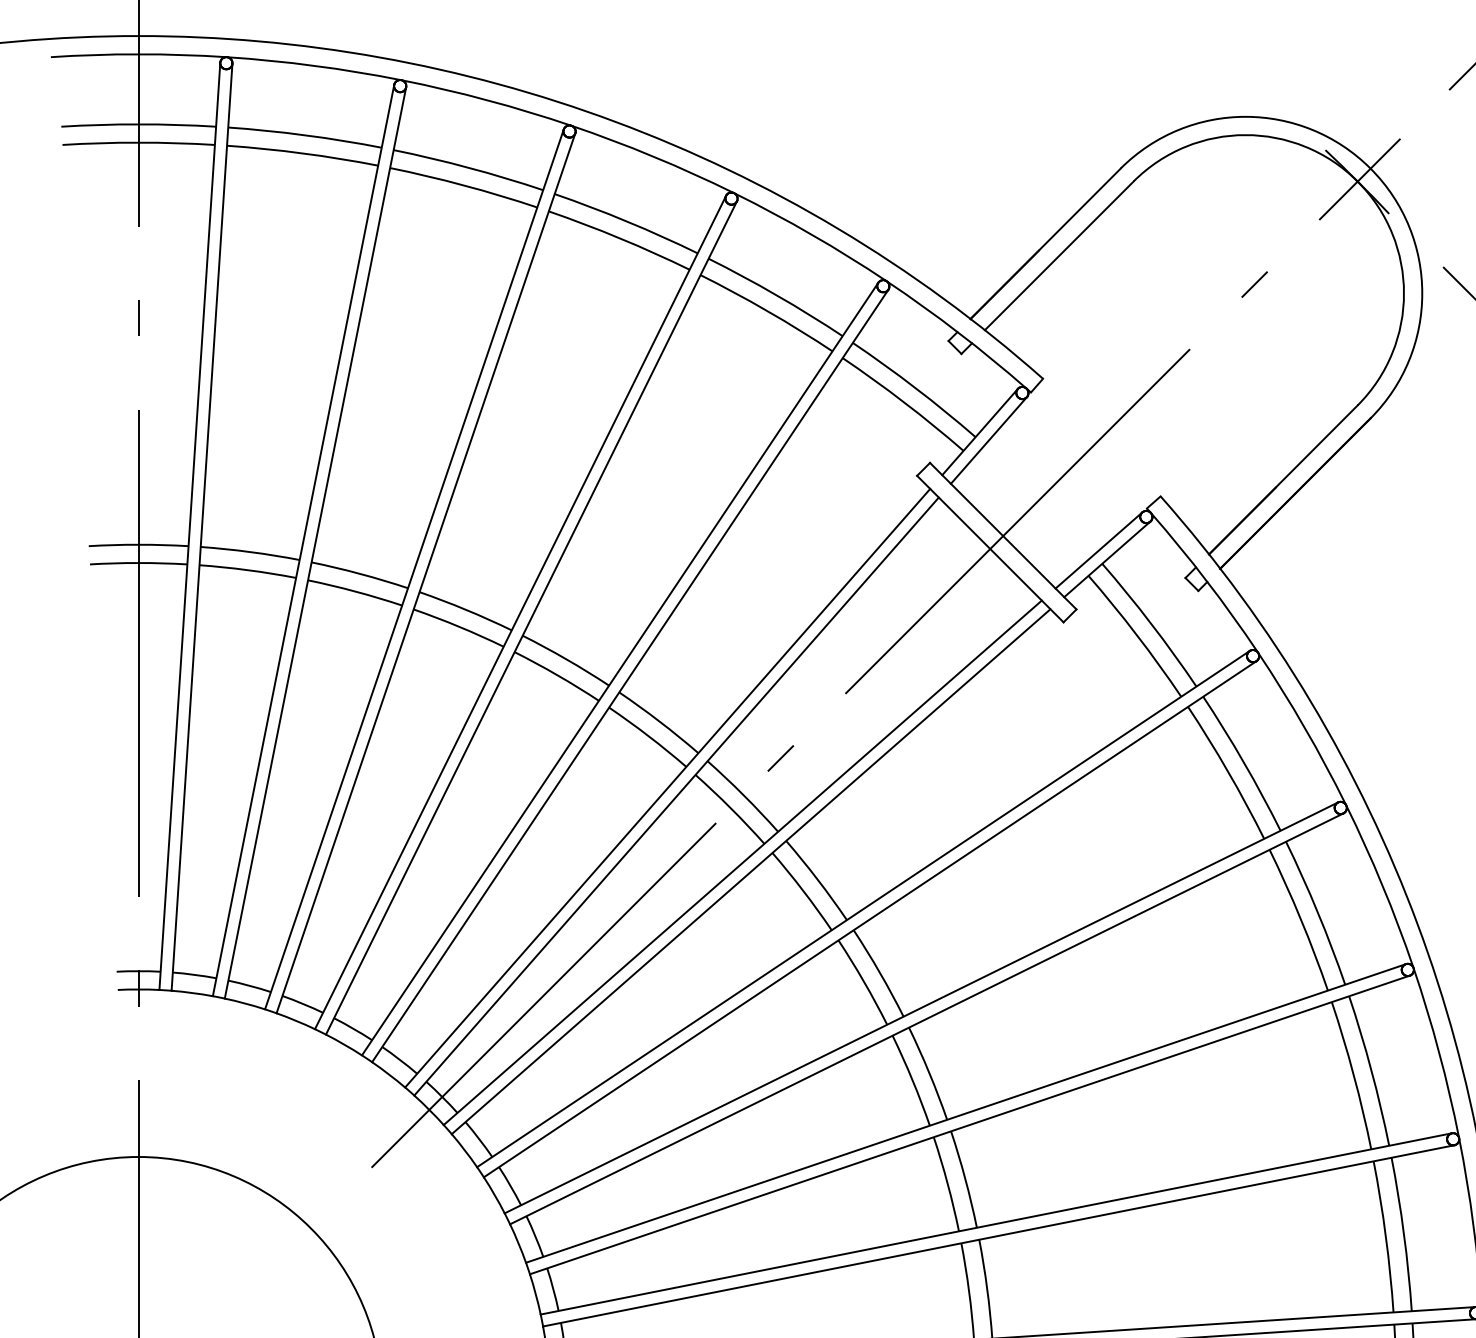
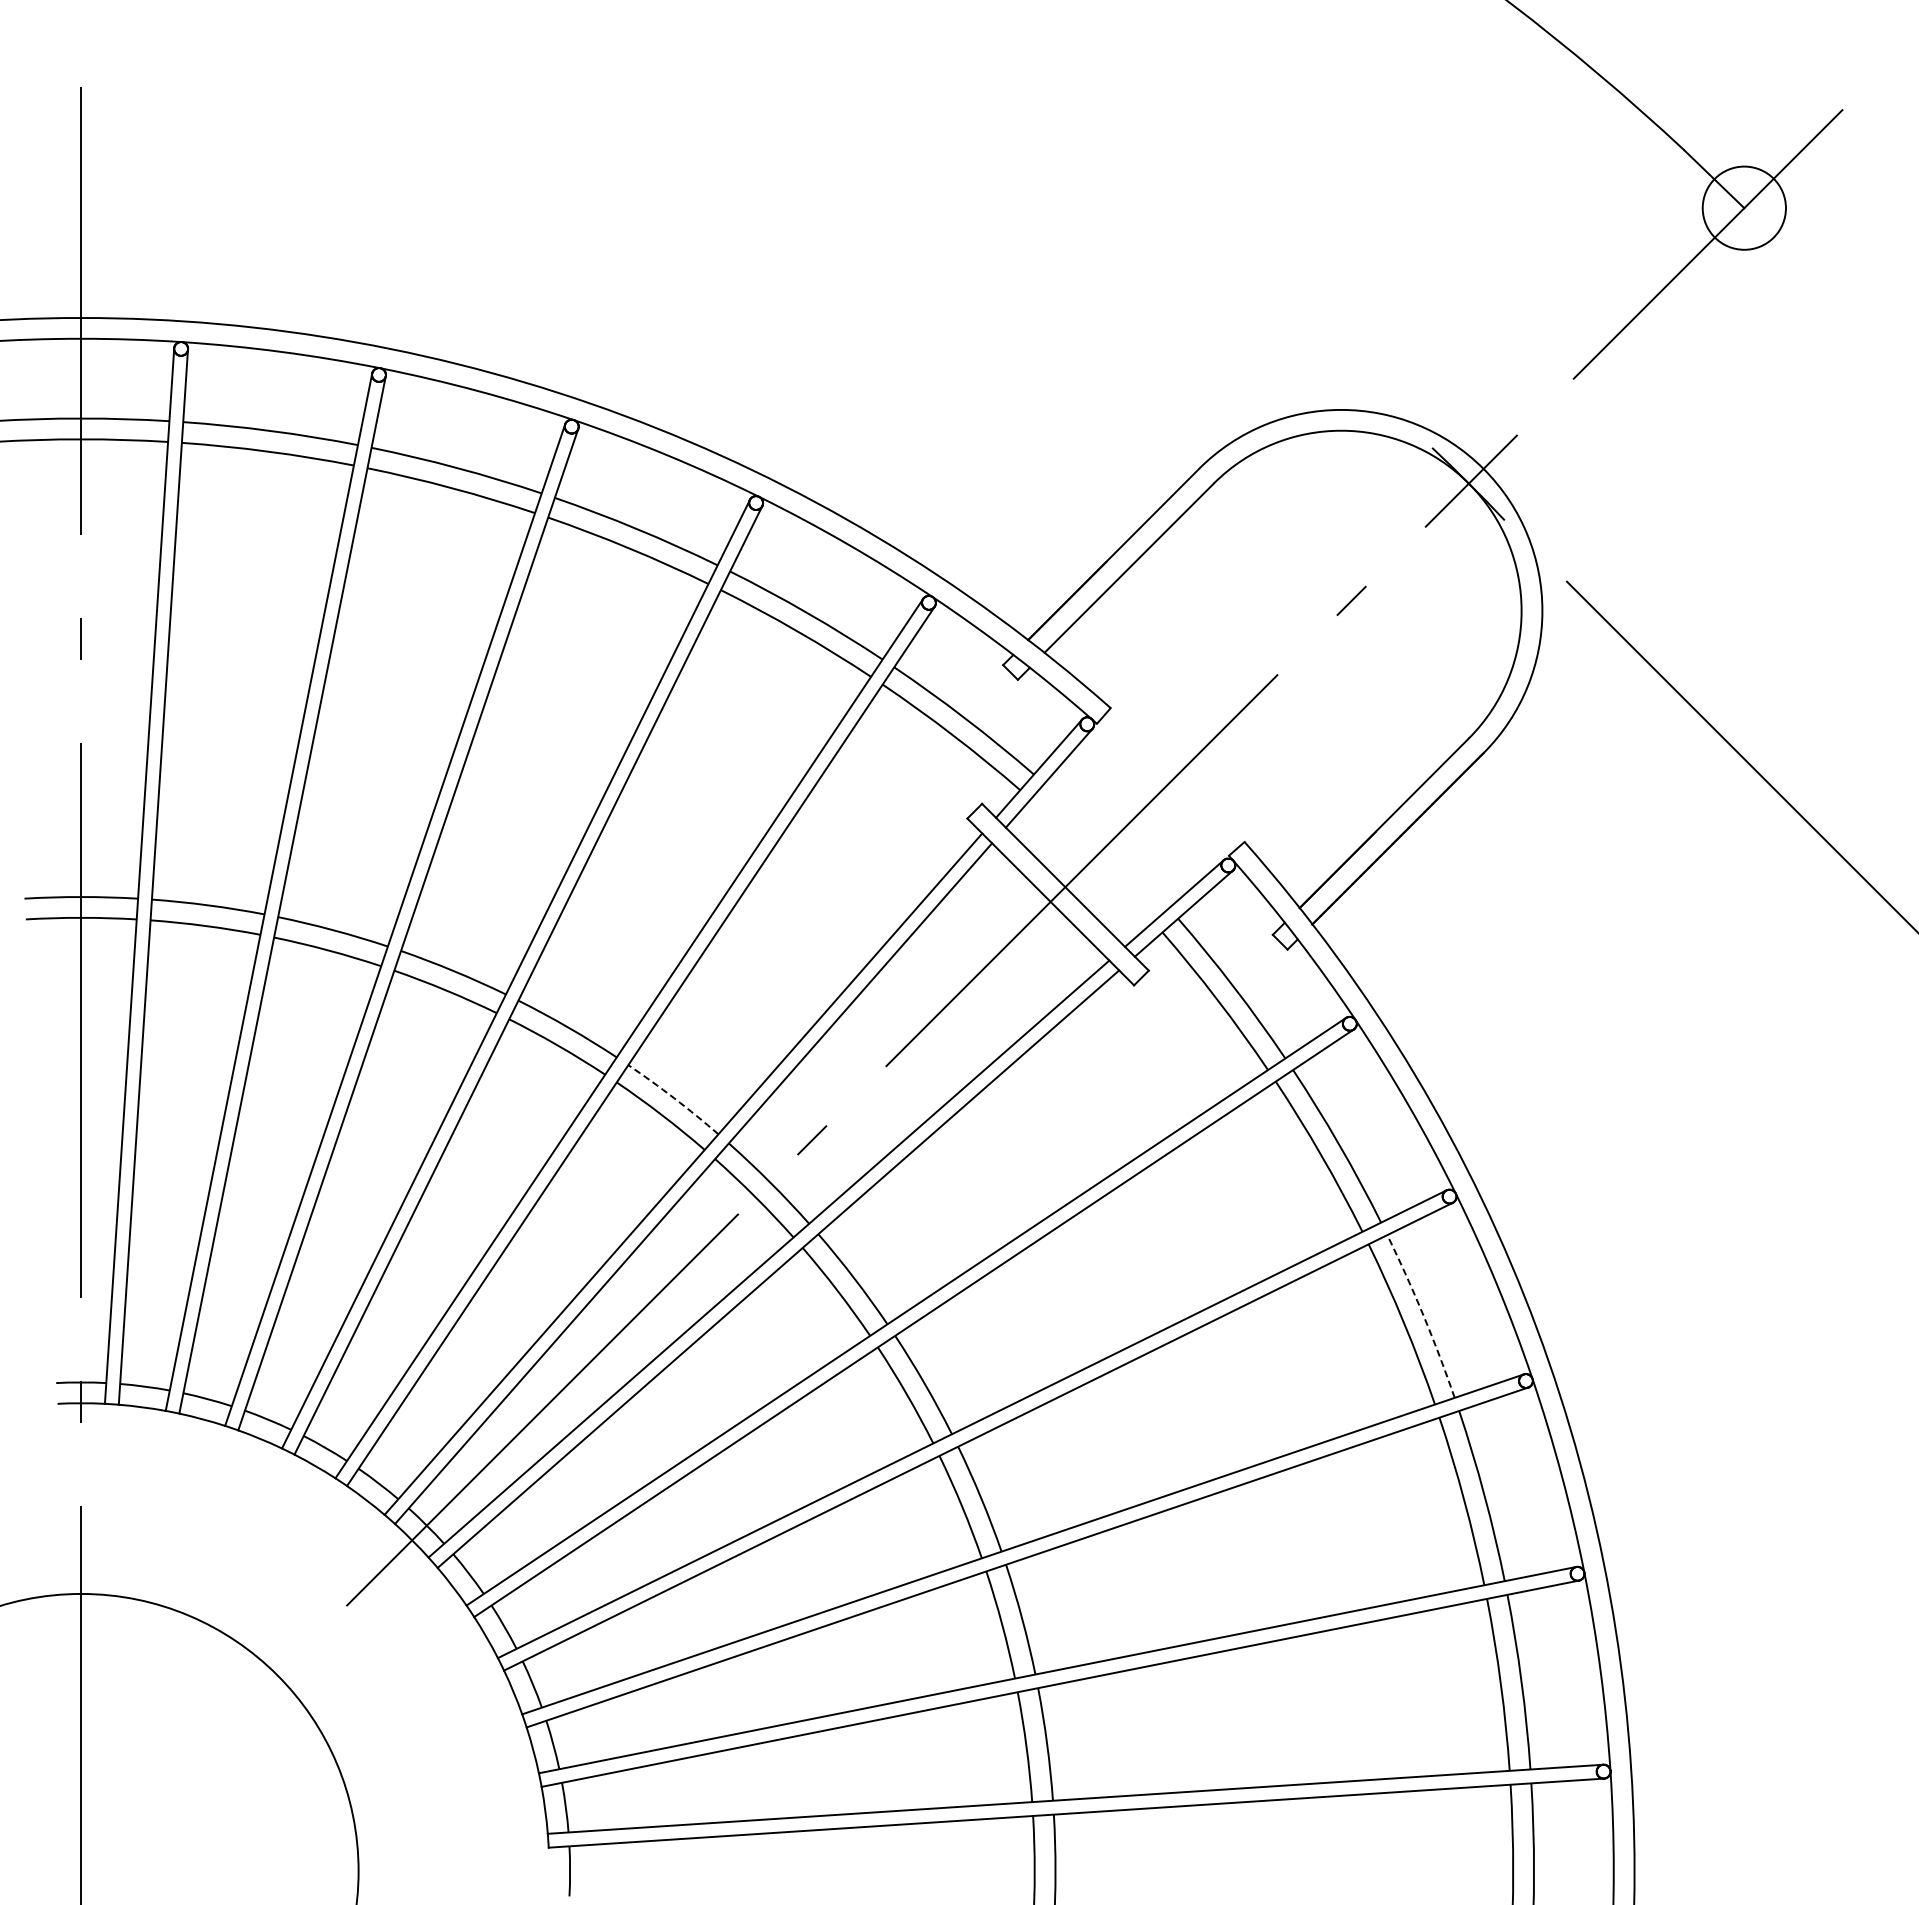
arc: (659, 721) -> (674, 1098), solid -> dashed
arc: (1317, 912) -> (1423, 1315), solid -> dashed

